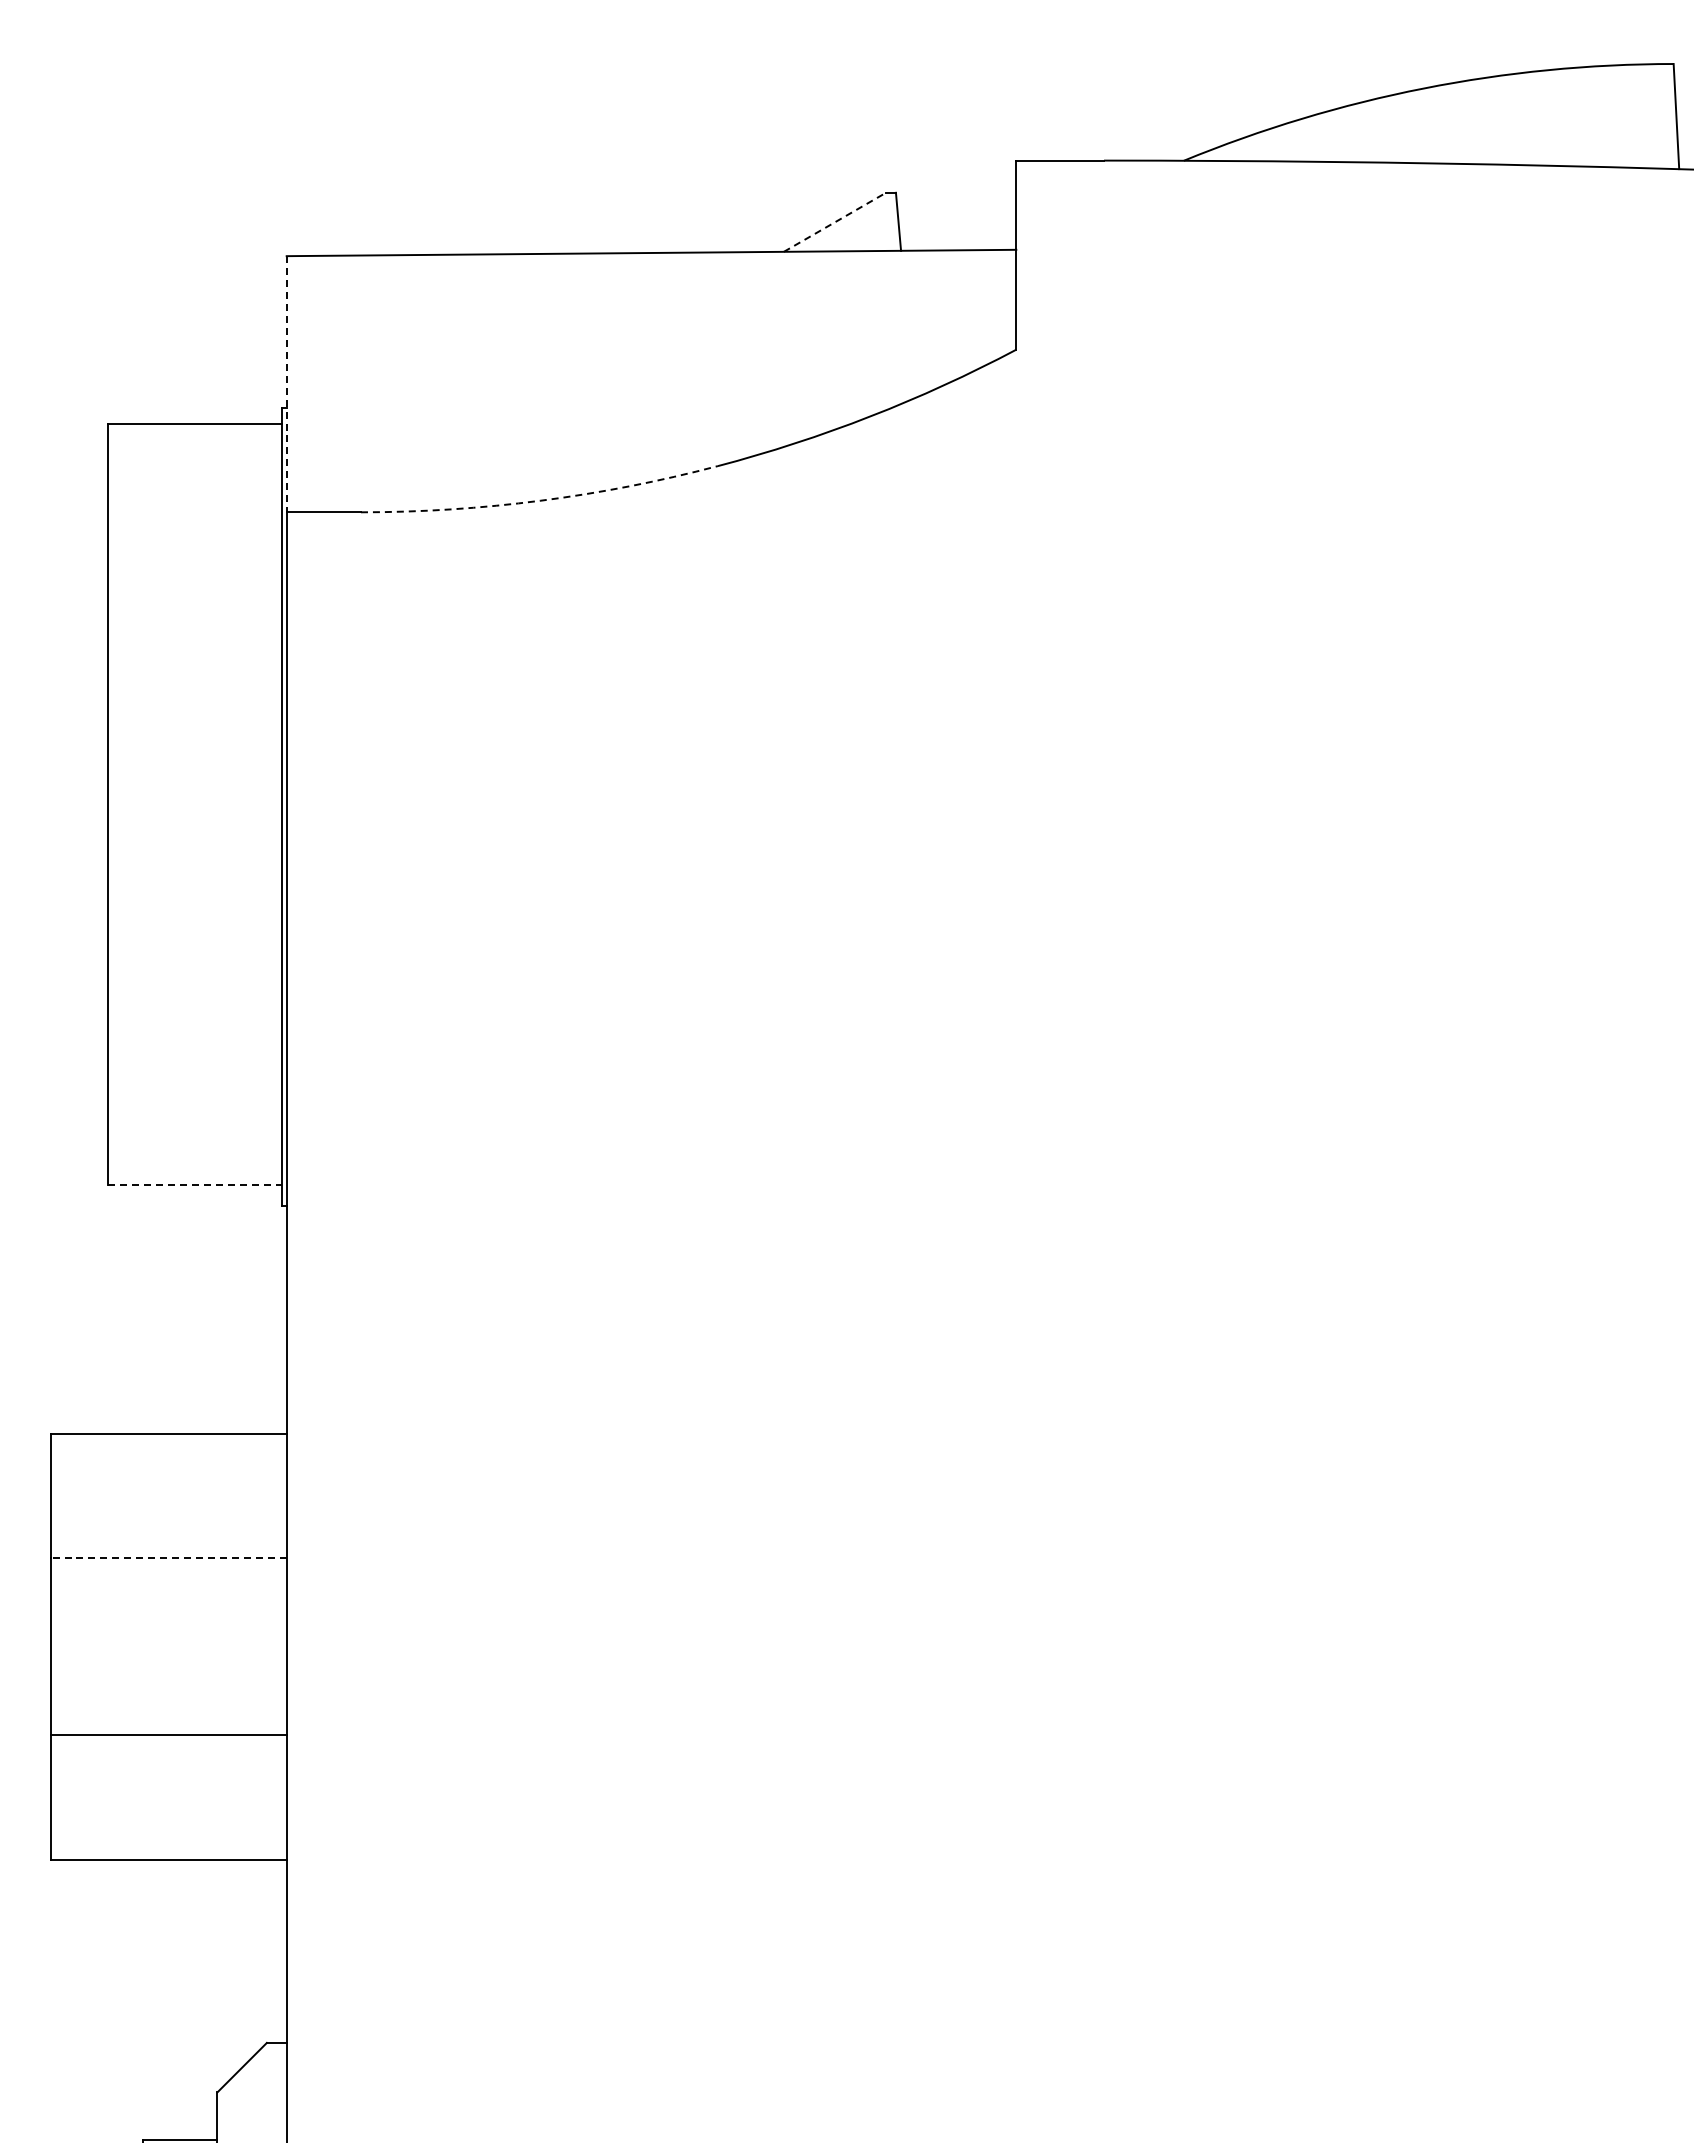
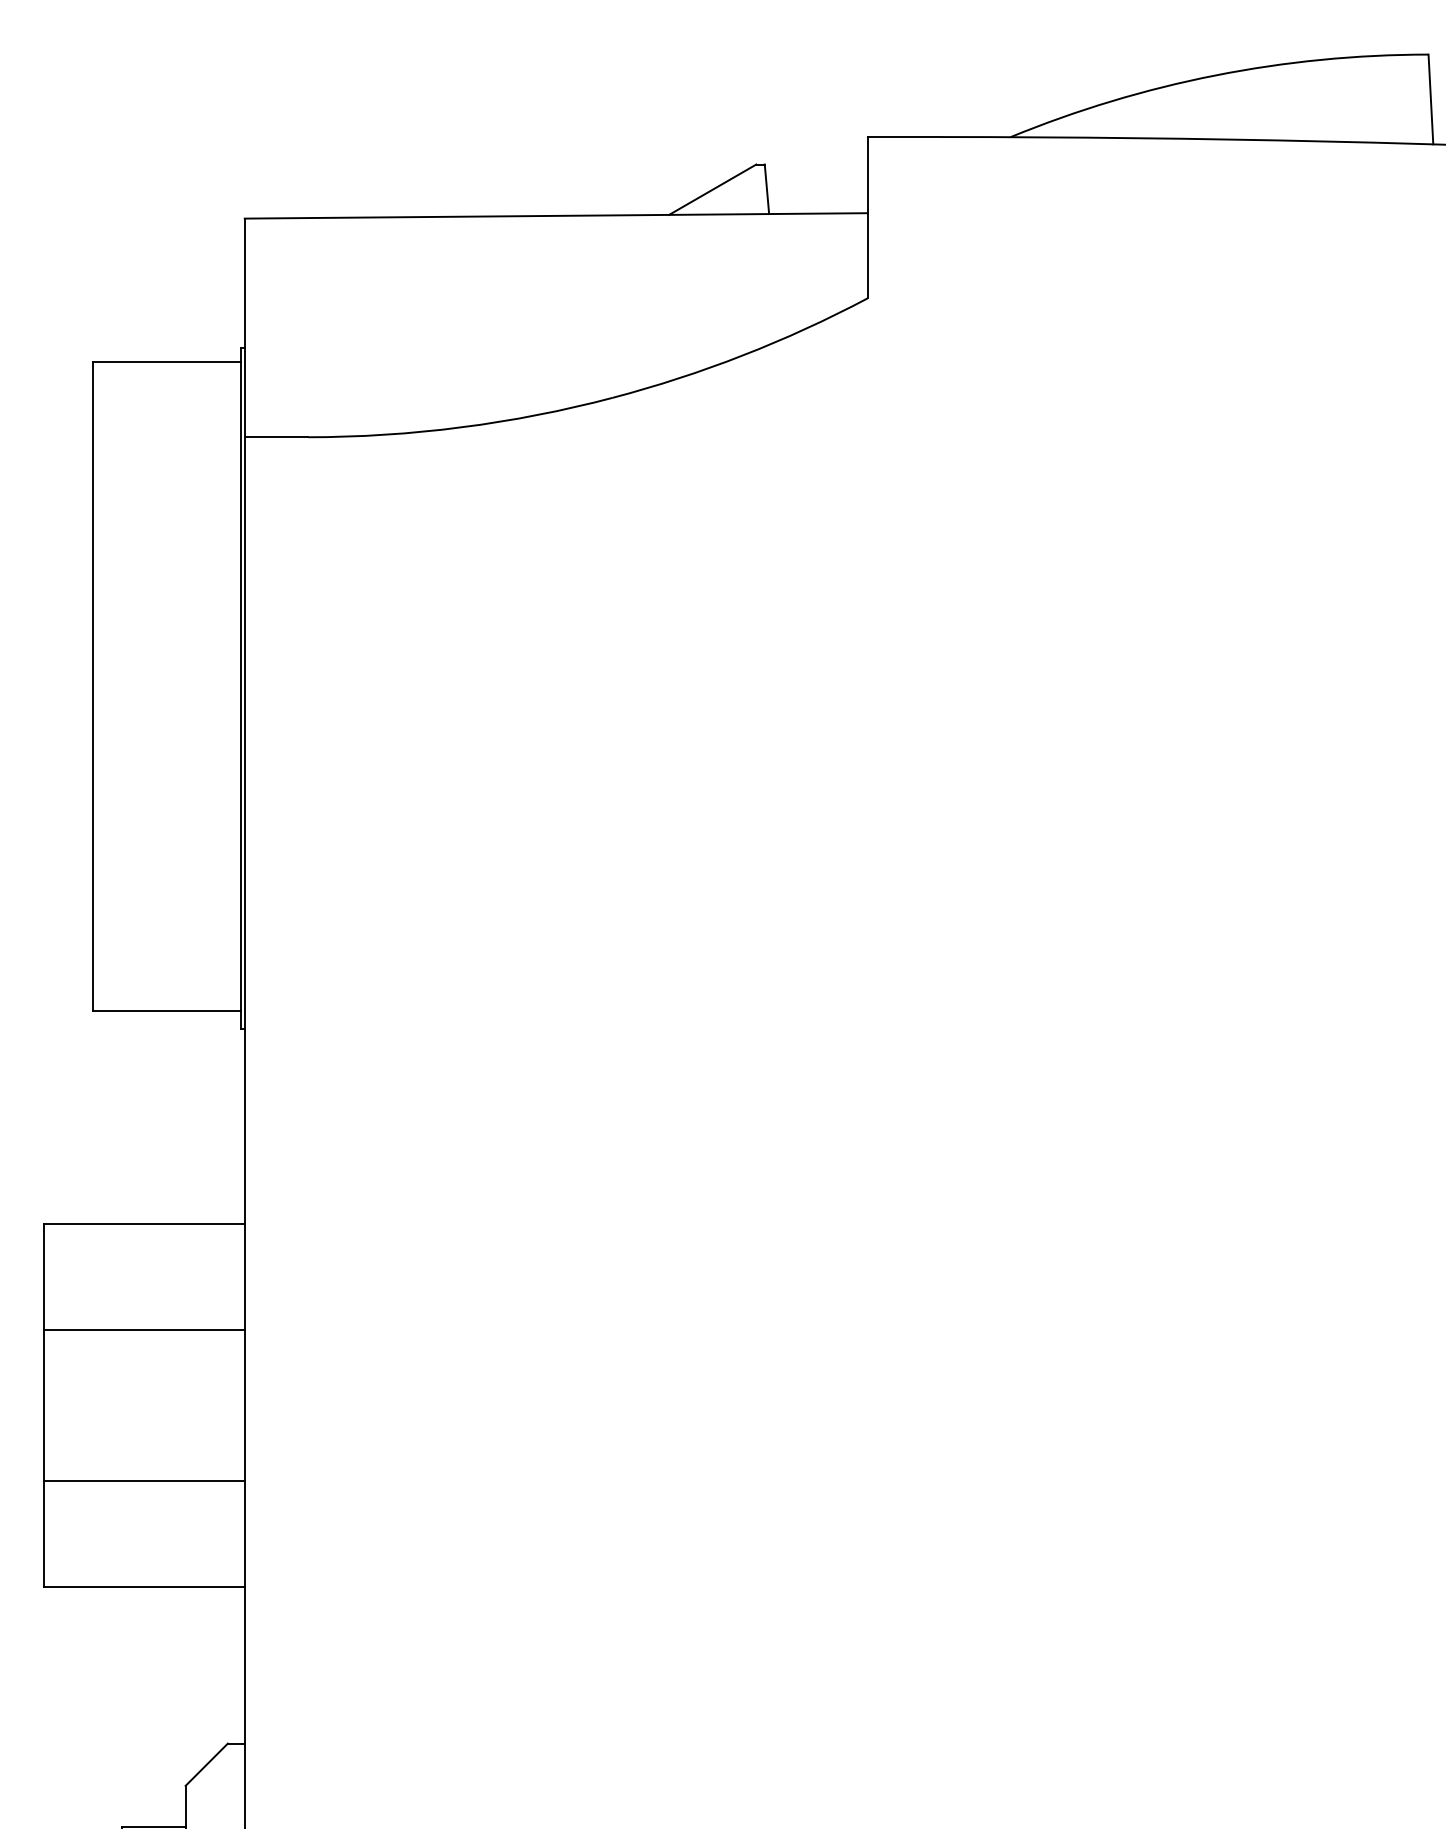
line: (835, 222) -> (713, 189), dashed -> solid
line: (286, 384) -> (244, 328), dashed -> solid
arc: (540, 500) -> (461, 427), dashed -> solid
line: (195, 1184) -> (166, 1010), dashed -> solid
line: (169, 1558) -> (144, 1330), dashed -> solid

